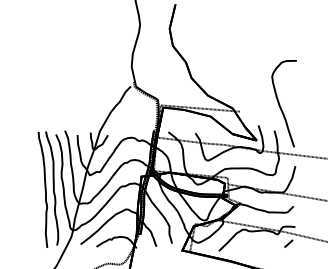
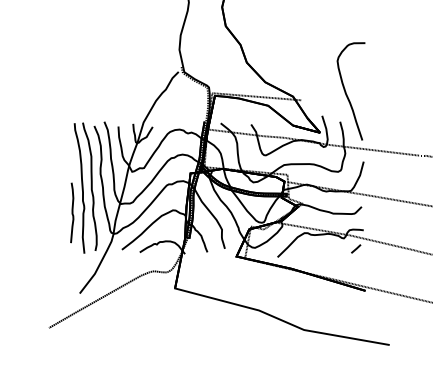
curve: (36, 211) -> (72, 212), added

